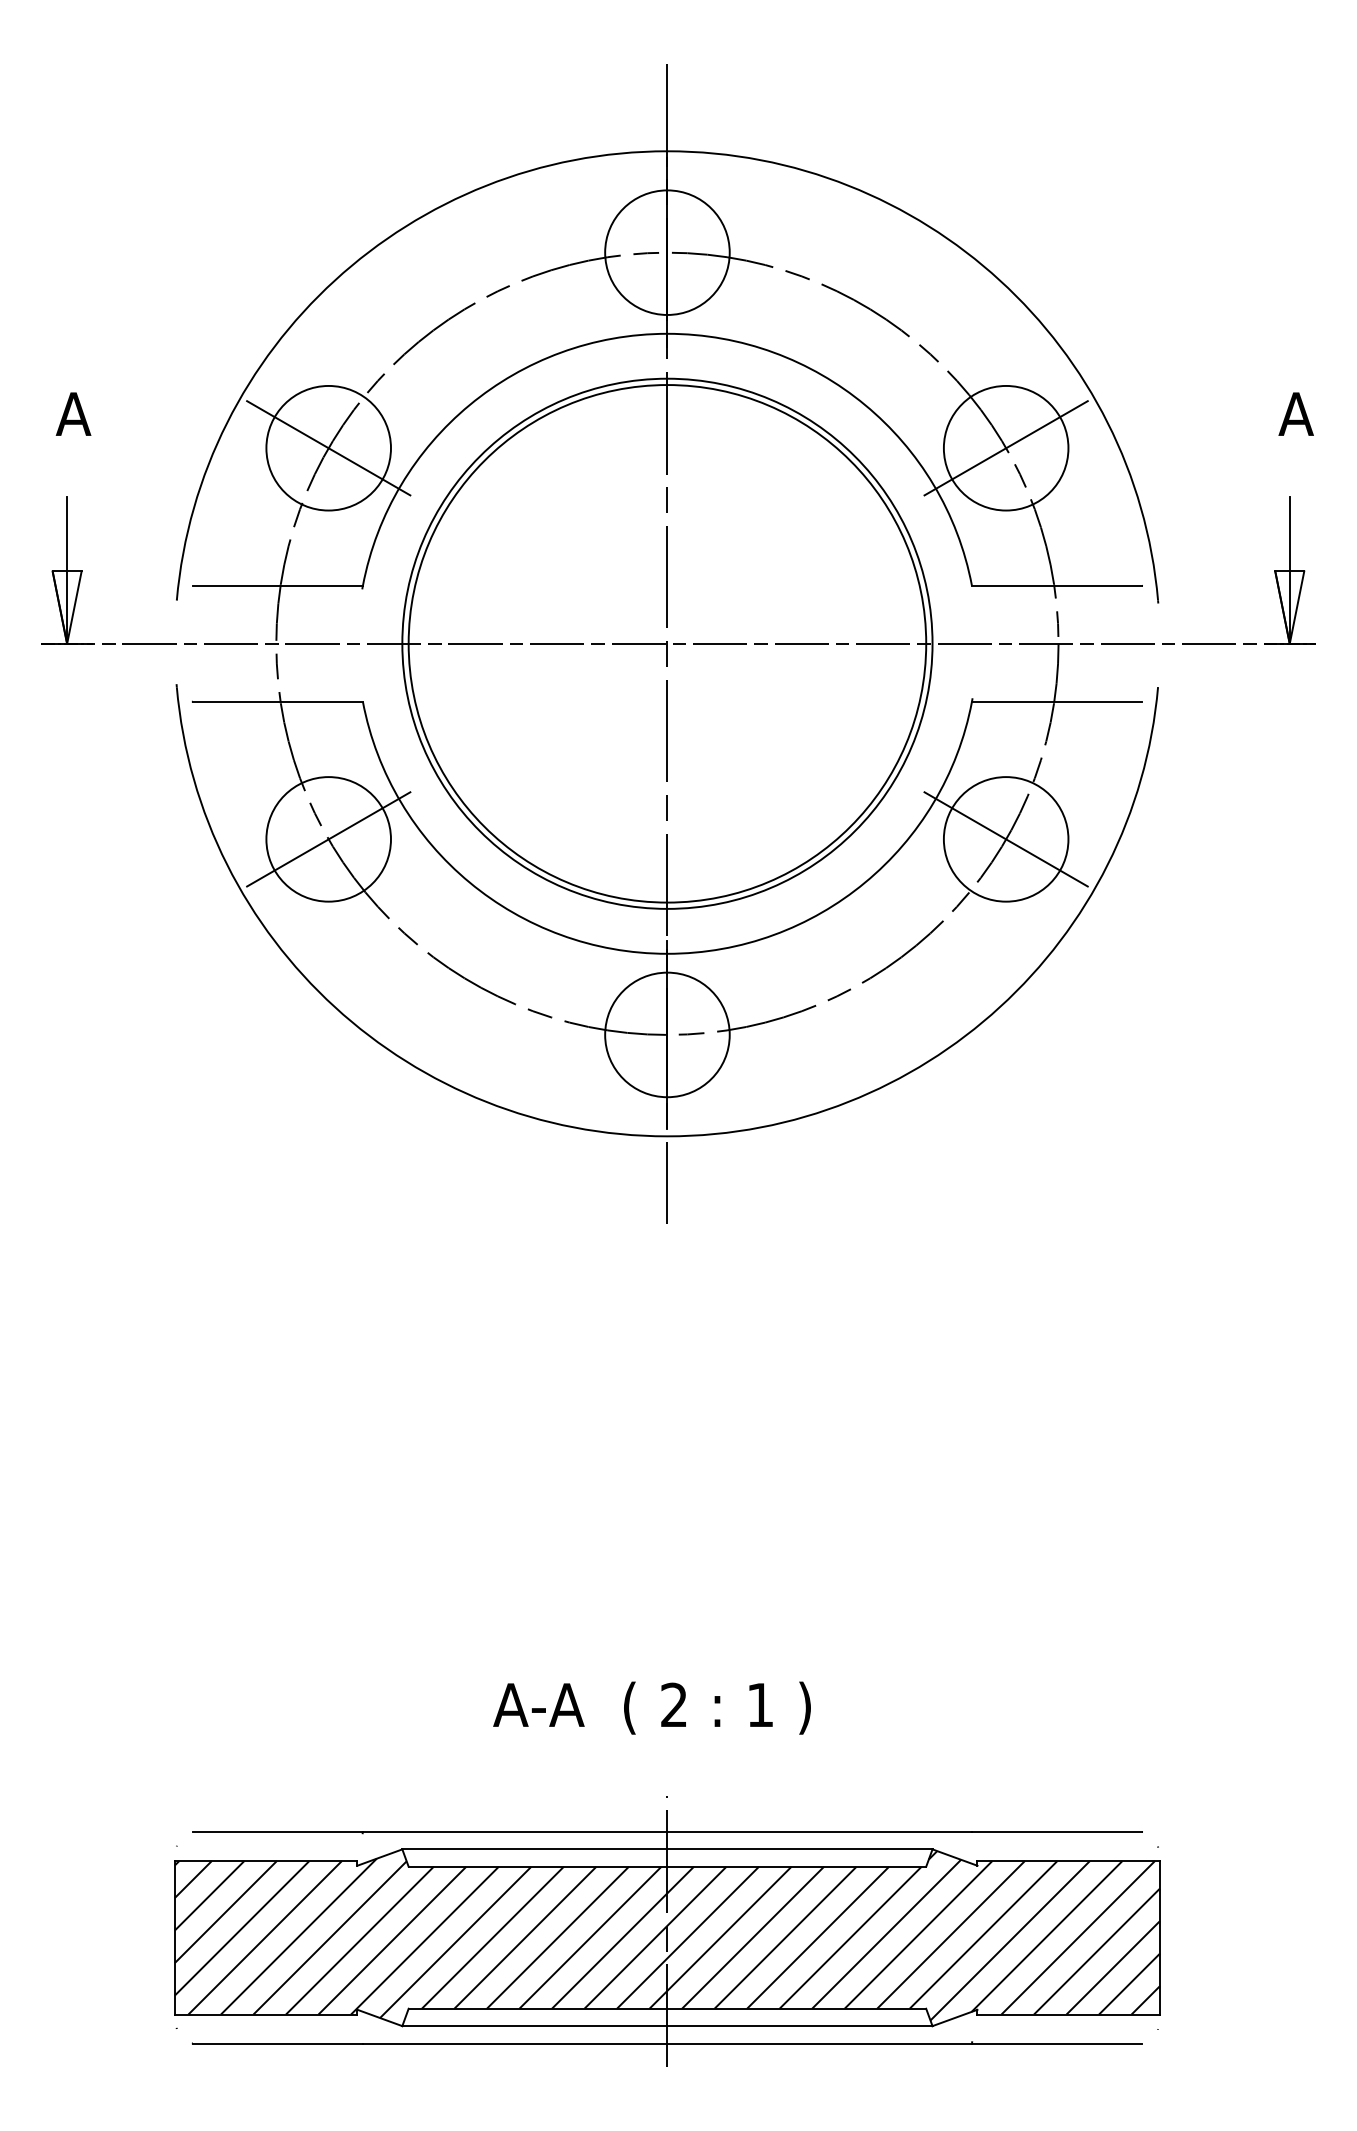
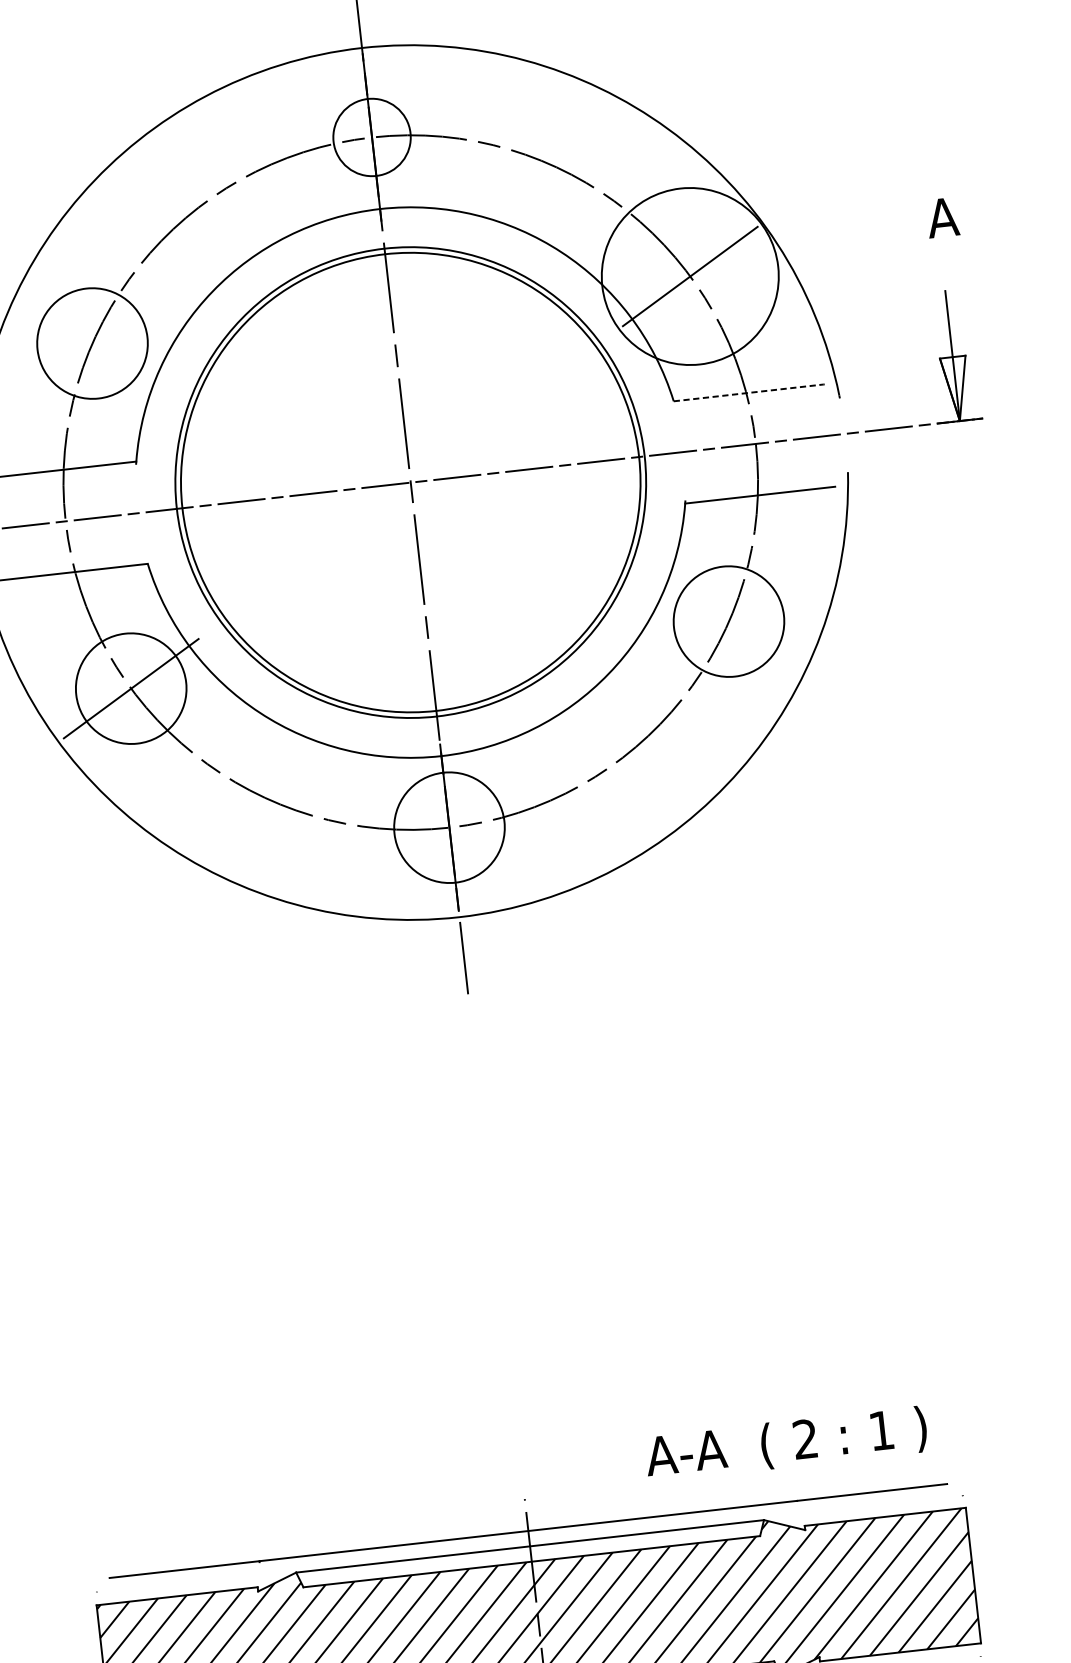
circle: (667, 252) -> (372, 137), size x0.7
circle: (1005, 447) -> (689, 275), size x1.6
line: (328, 448) -> (92, 343), removed
line: (1056, 585) -> (748, 392), solid -> dashed
line: (1005, 839) -> (728, 621), removed
text: (651, 1707) -> (785, 1443), moved

